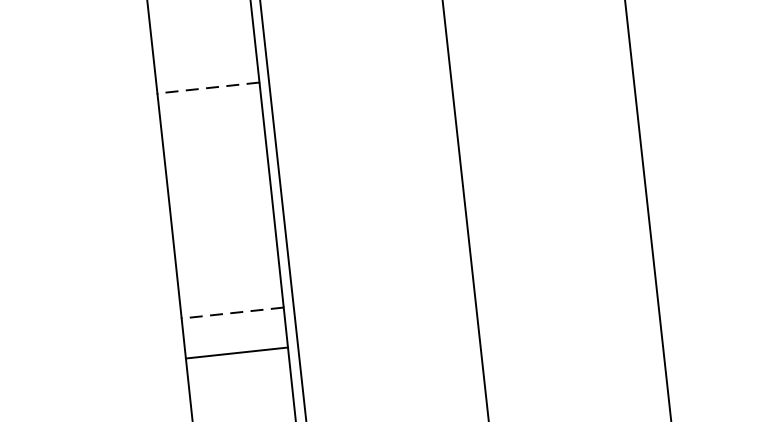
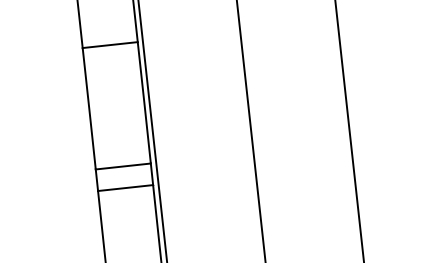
line: (208, 88) -> (110, 45), dashed -> solid
line: (233, 313) -> (123, 166), dashed -> solid

